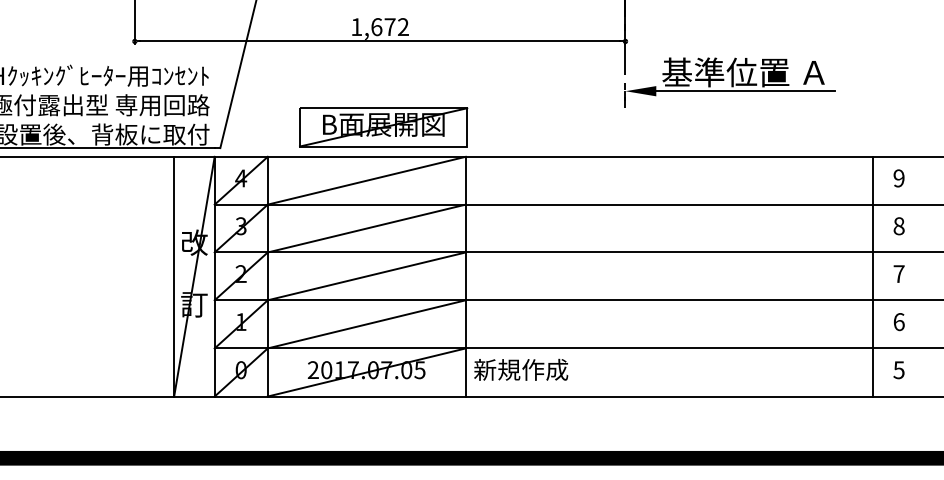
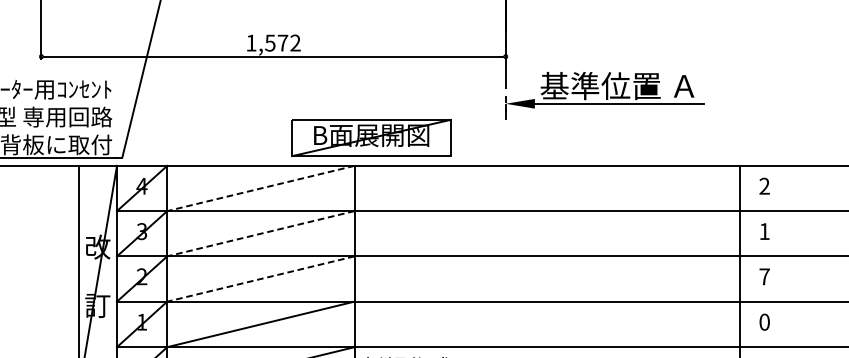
text: (376, 27) -> (270, 43), 1,672 -> 1,572
part: (383, 127) -> (371, 138), moved
text: (898, 178) -> (764, 186), 9 -> 2
line: (366, 180) -> (260, 188), solid -> dashed
text: (898, 226) -> (764, 231), 8 -> 1
line: (366, 228) -> (260, 233), solid -> dashed
line: (366, 276) -> (260, 279), solid -> dashed
text: (898, 321) -> (764, 321), 6 -> 0

